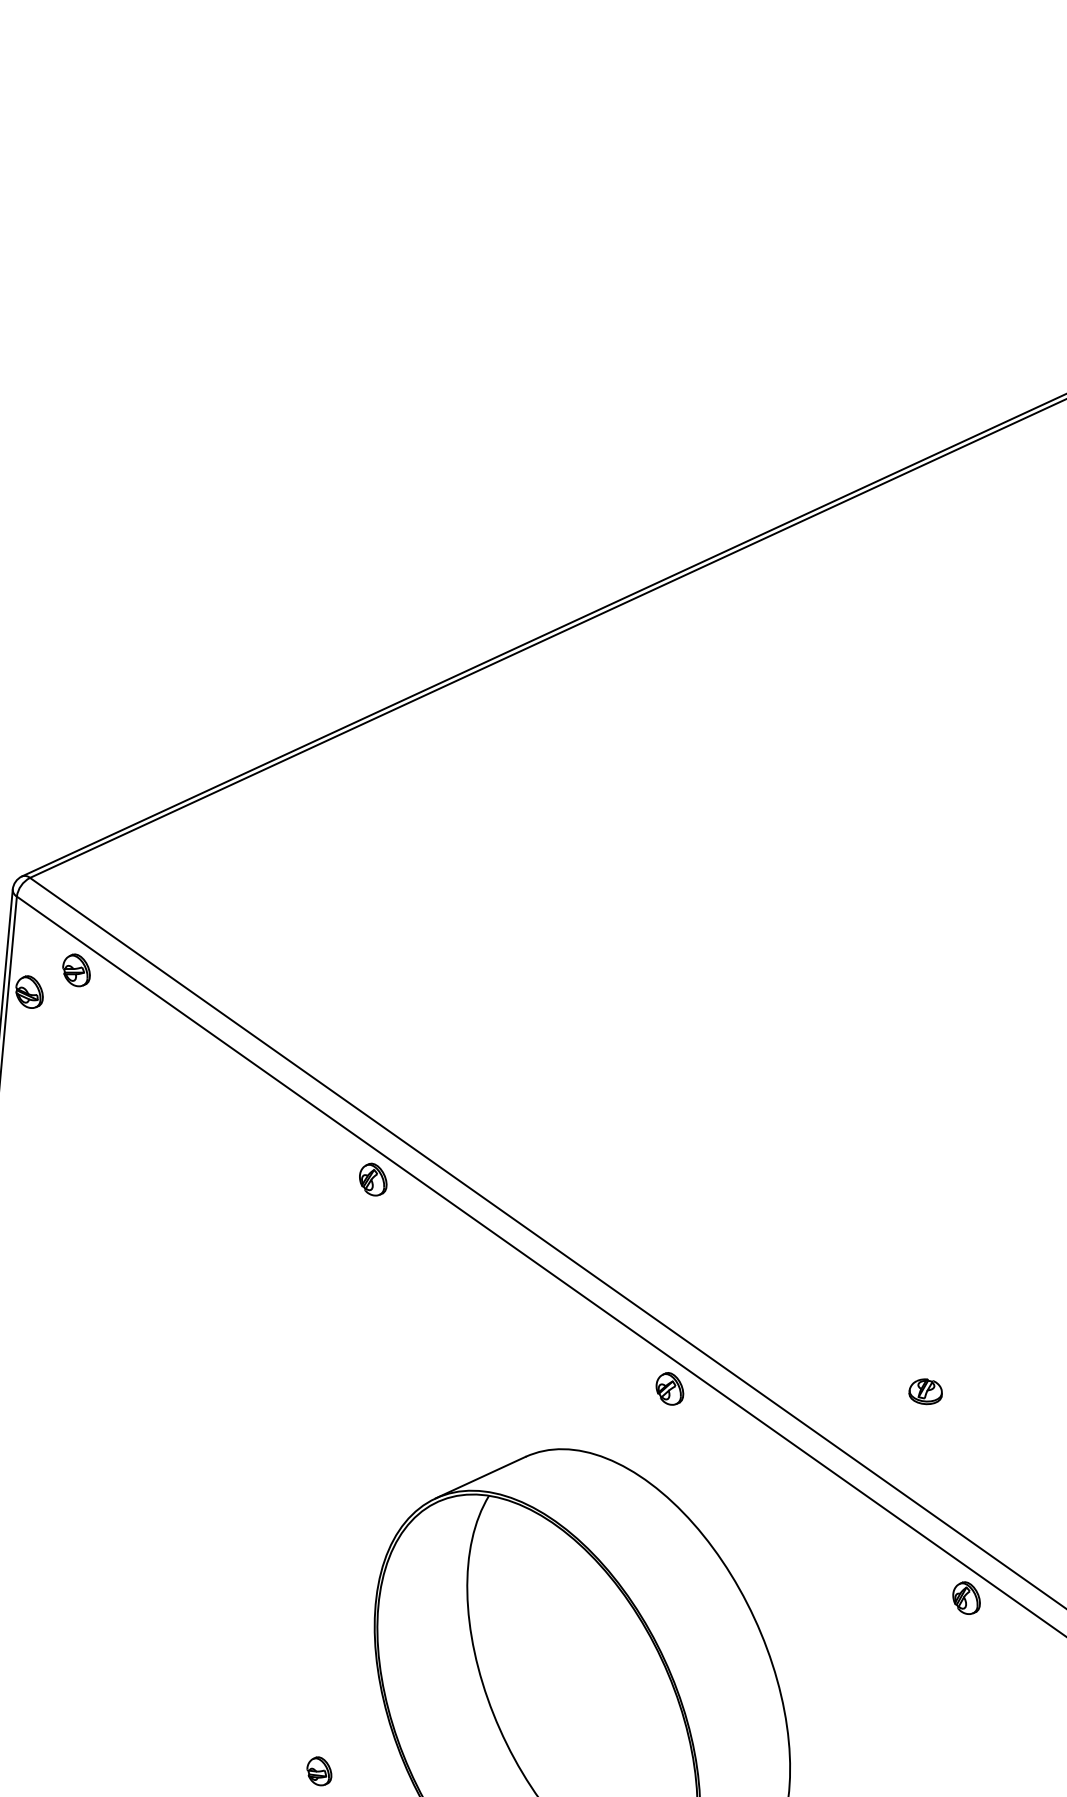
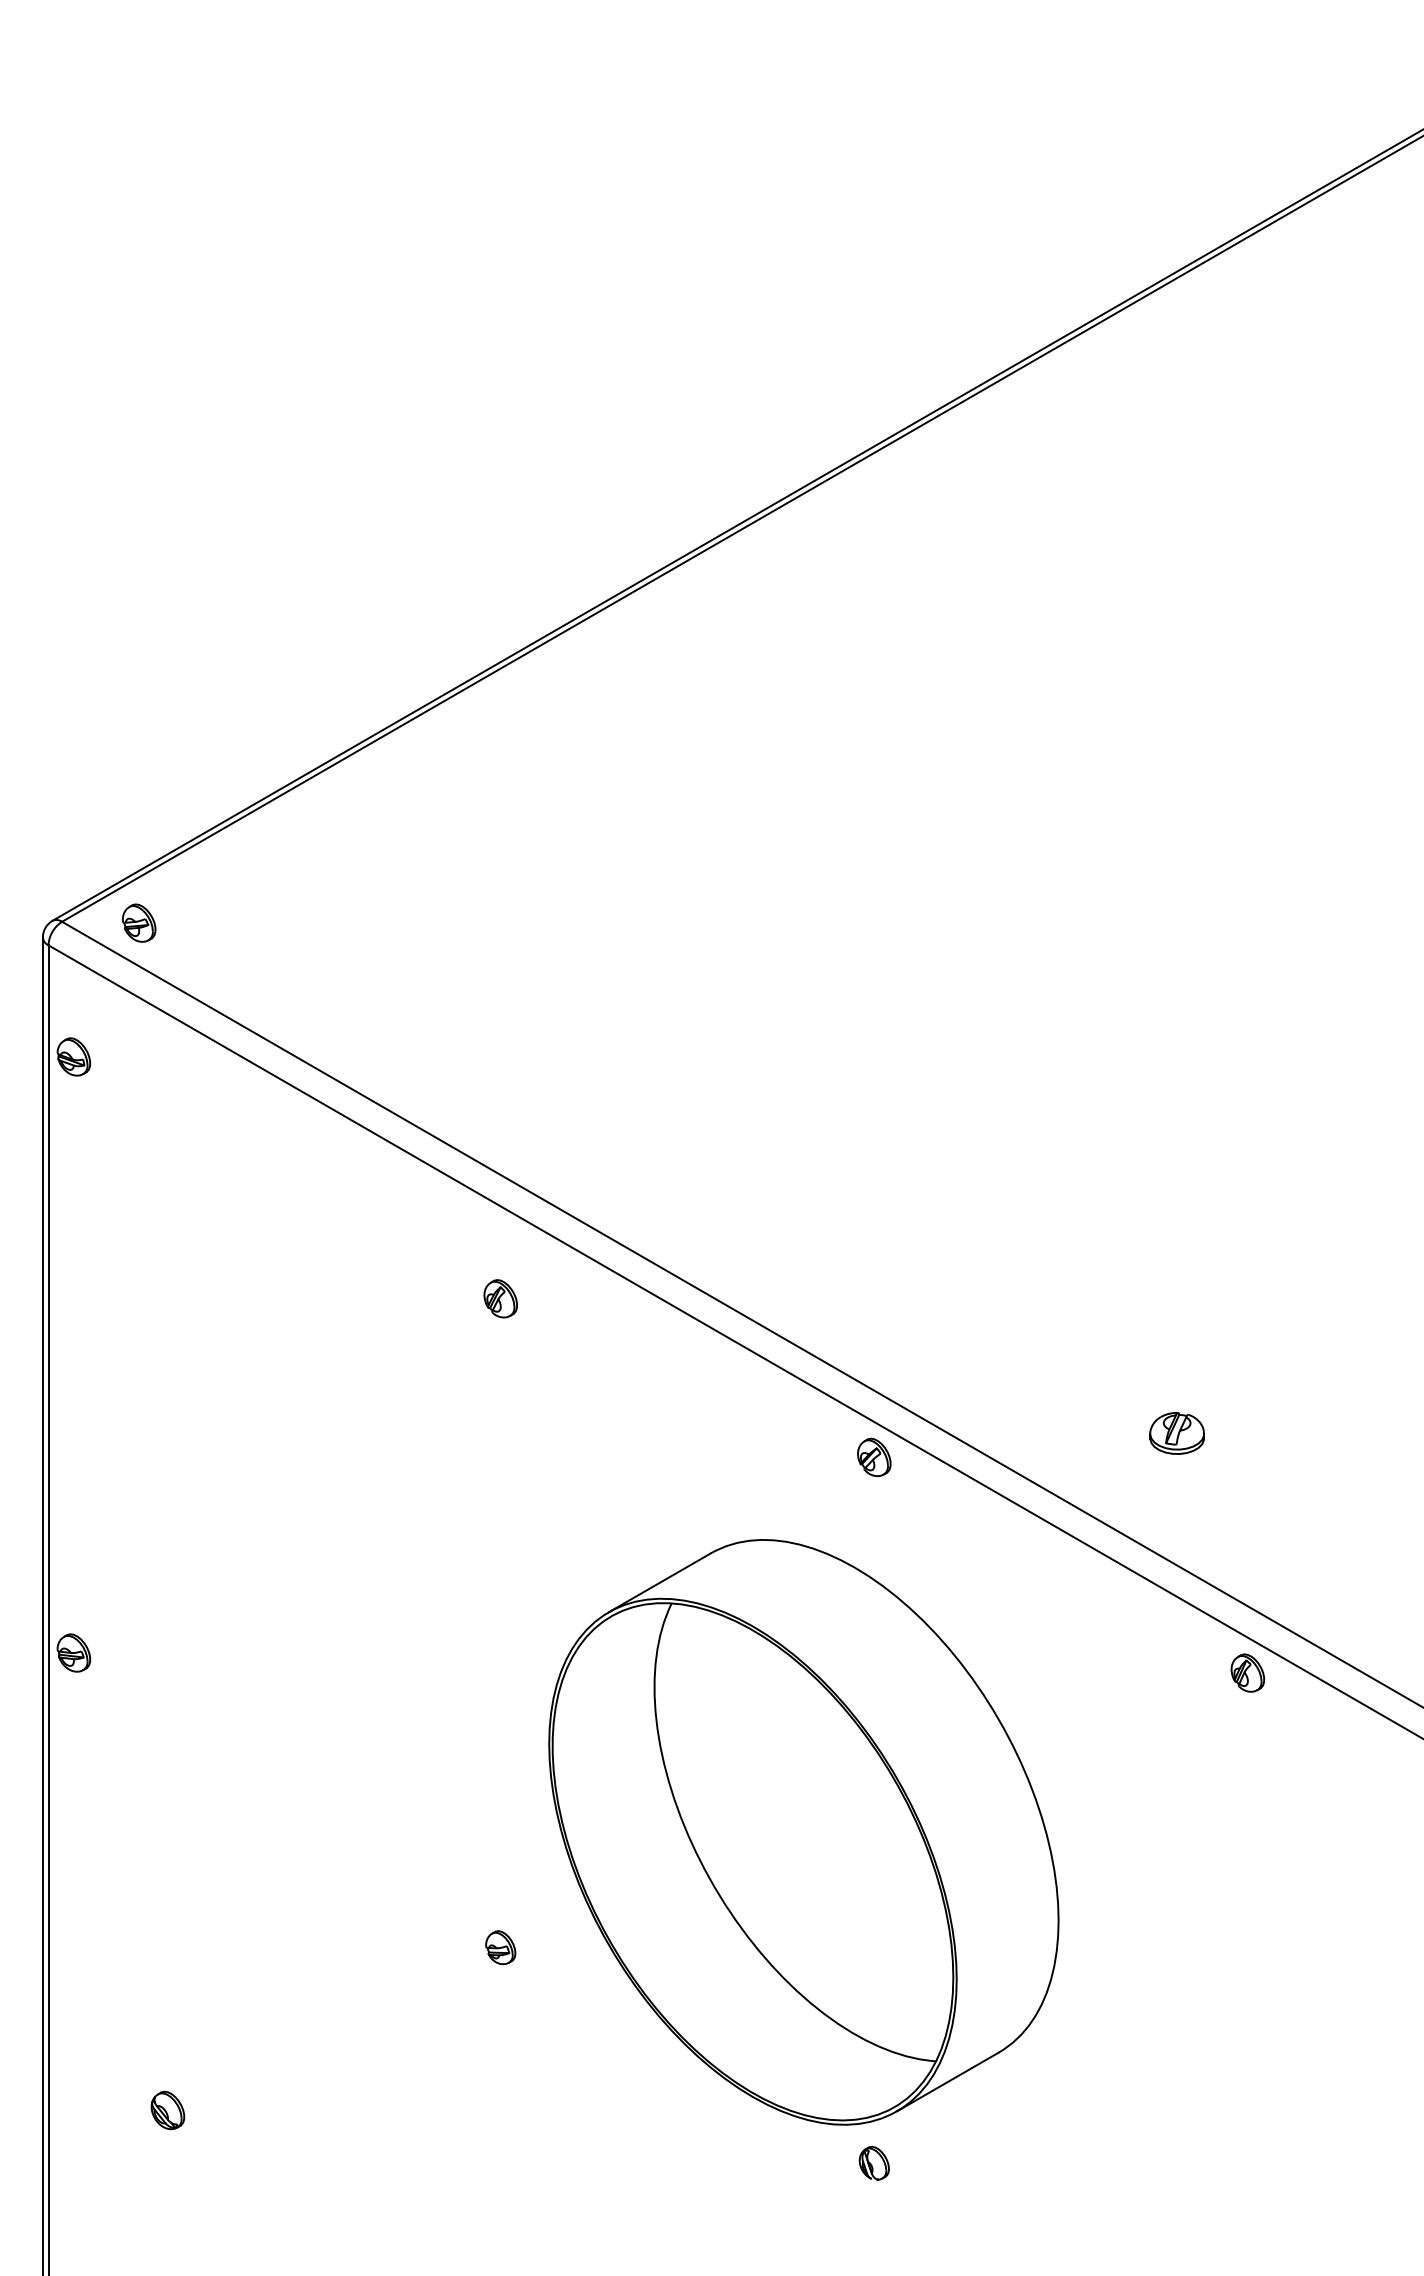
part: (76, 969) -> (138, 922), moved
part: (373, 1179) -> (500, 1298), moved
part: (926, 1391) -> (1177, 1432), size x1.4

